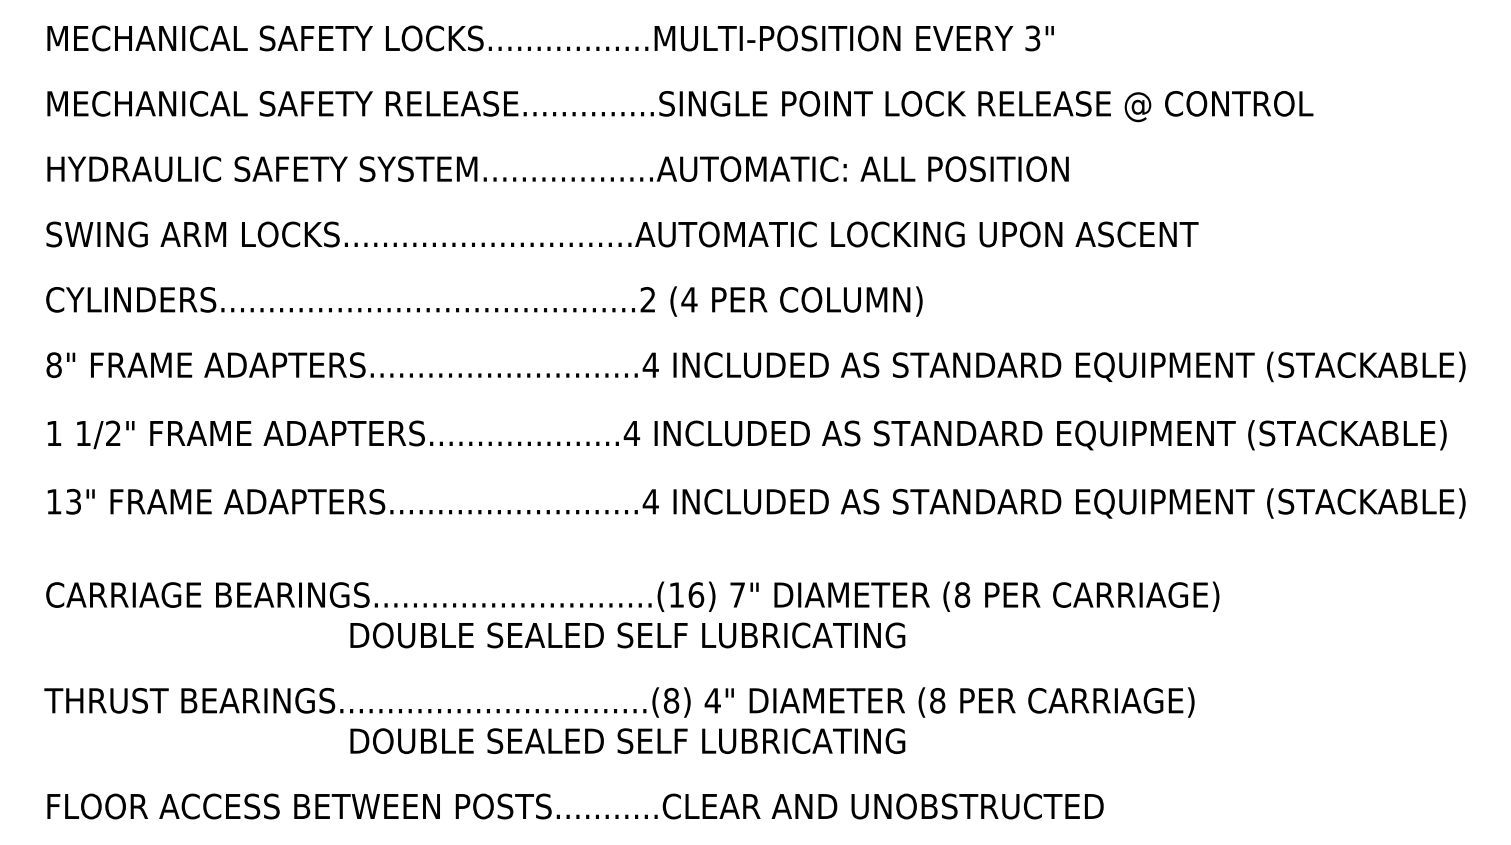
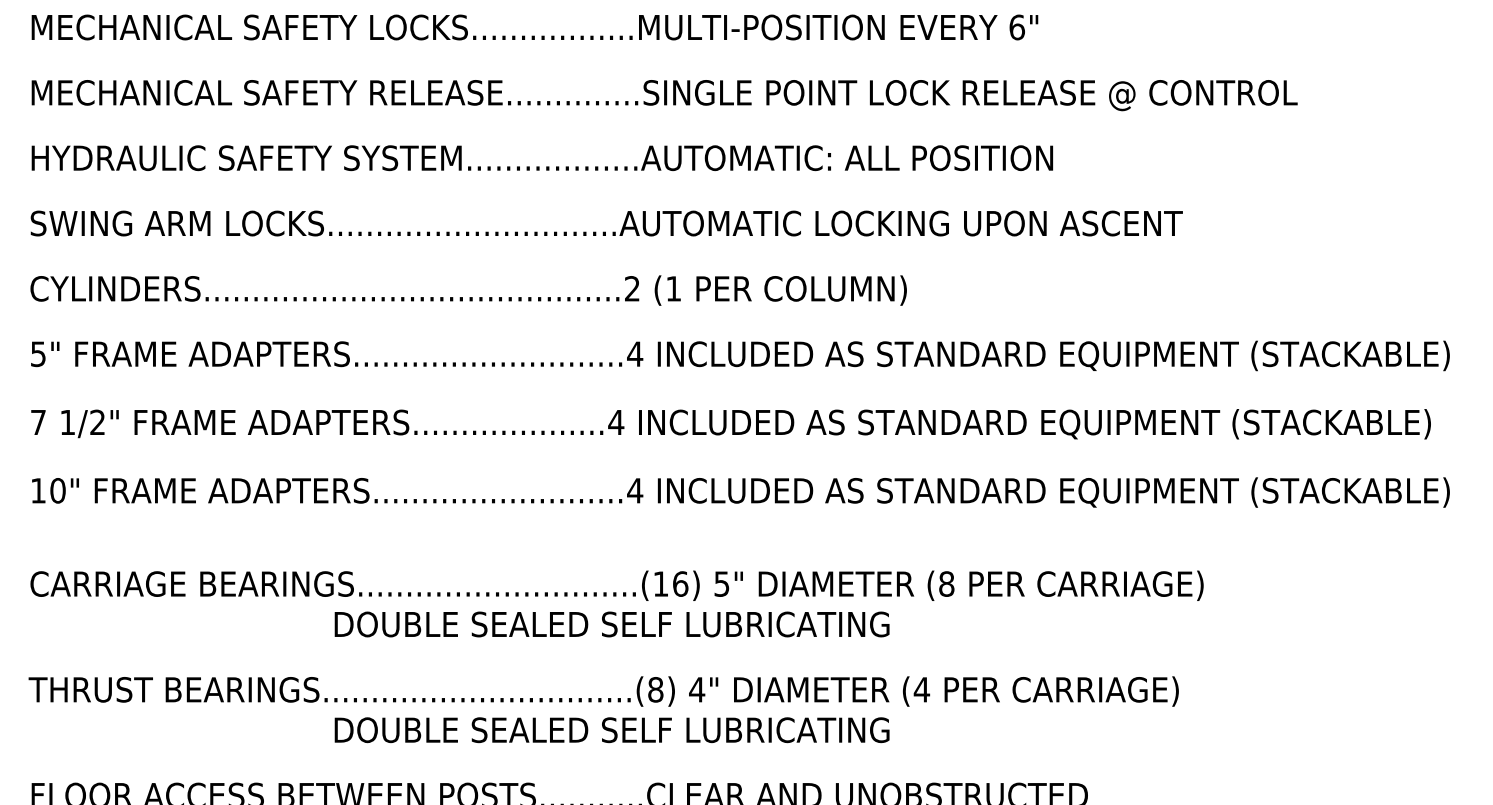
text: (1032, 38) -> (1016, 27), 3" -> 6"
text: (689, 299) -> (673, 288), (4 -> (1
text: (53, 365) -> (37, 354), 8" -> 5"
text: (54, 433) -> (38, 422), 1 -> 7
text: (73, 501) -> (57, 490), 13" -> 10"
text: (737, 594) -> (721, 583), 7" -> 5"
text: (937, 700) -> (921, 689), (8 -> (4

